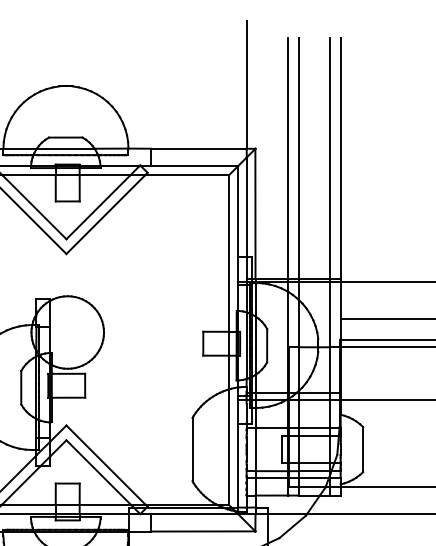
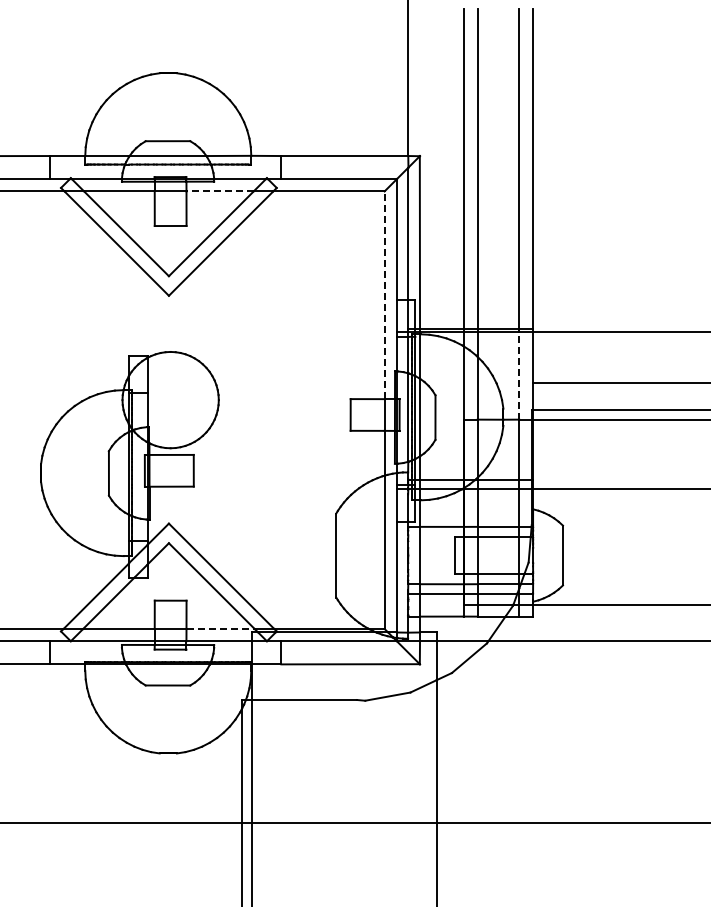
line: (105, 175) -> (220, 191), solid -> dashed
line: (228, 253) -> (384, 295), solid -> dashed
line: (330, 314) -> (519, 376), solid -> dashed
line: (106, 504) -> (221, 628), solid -> dashed

